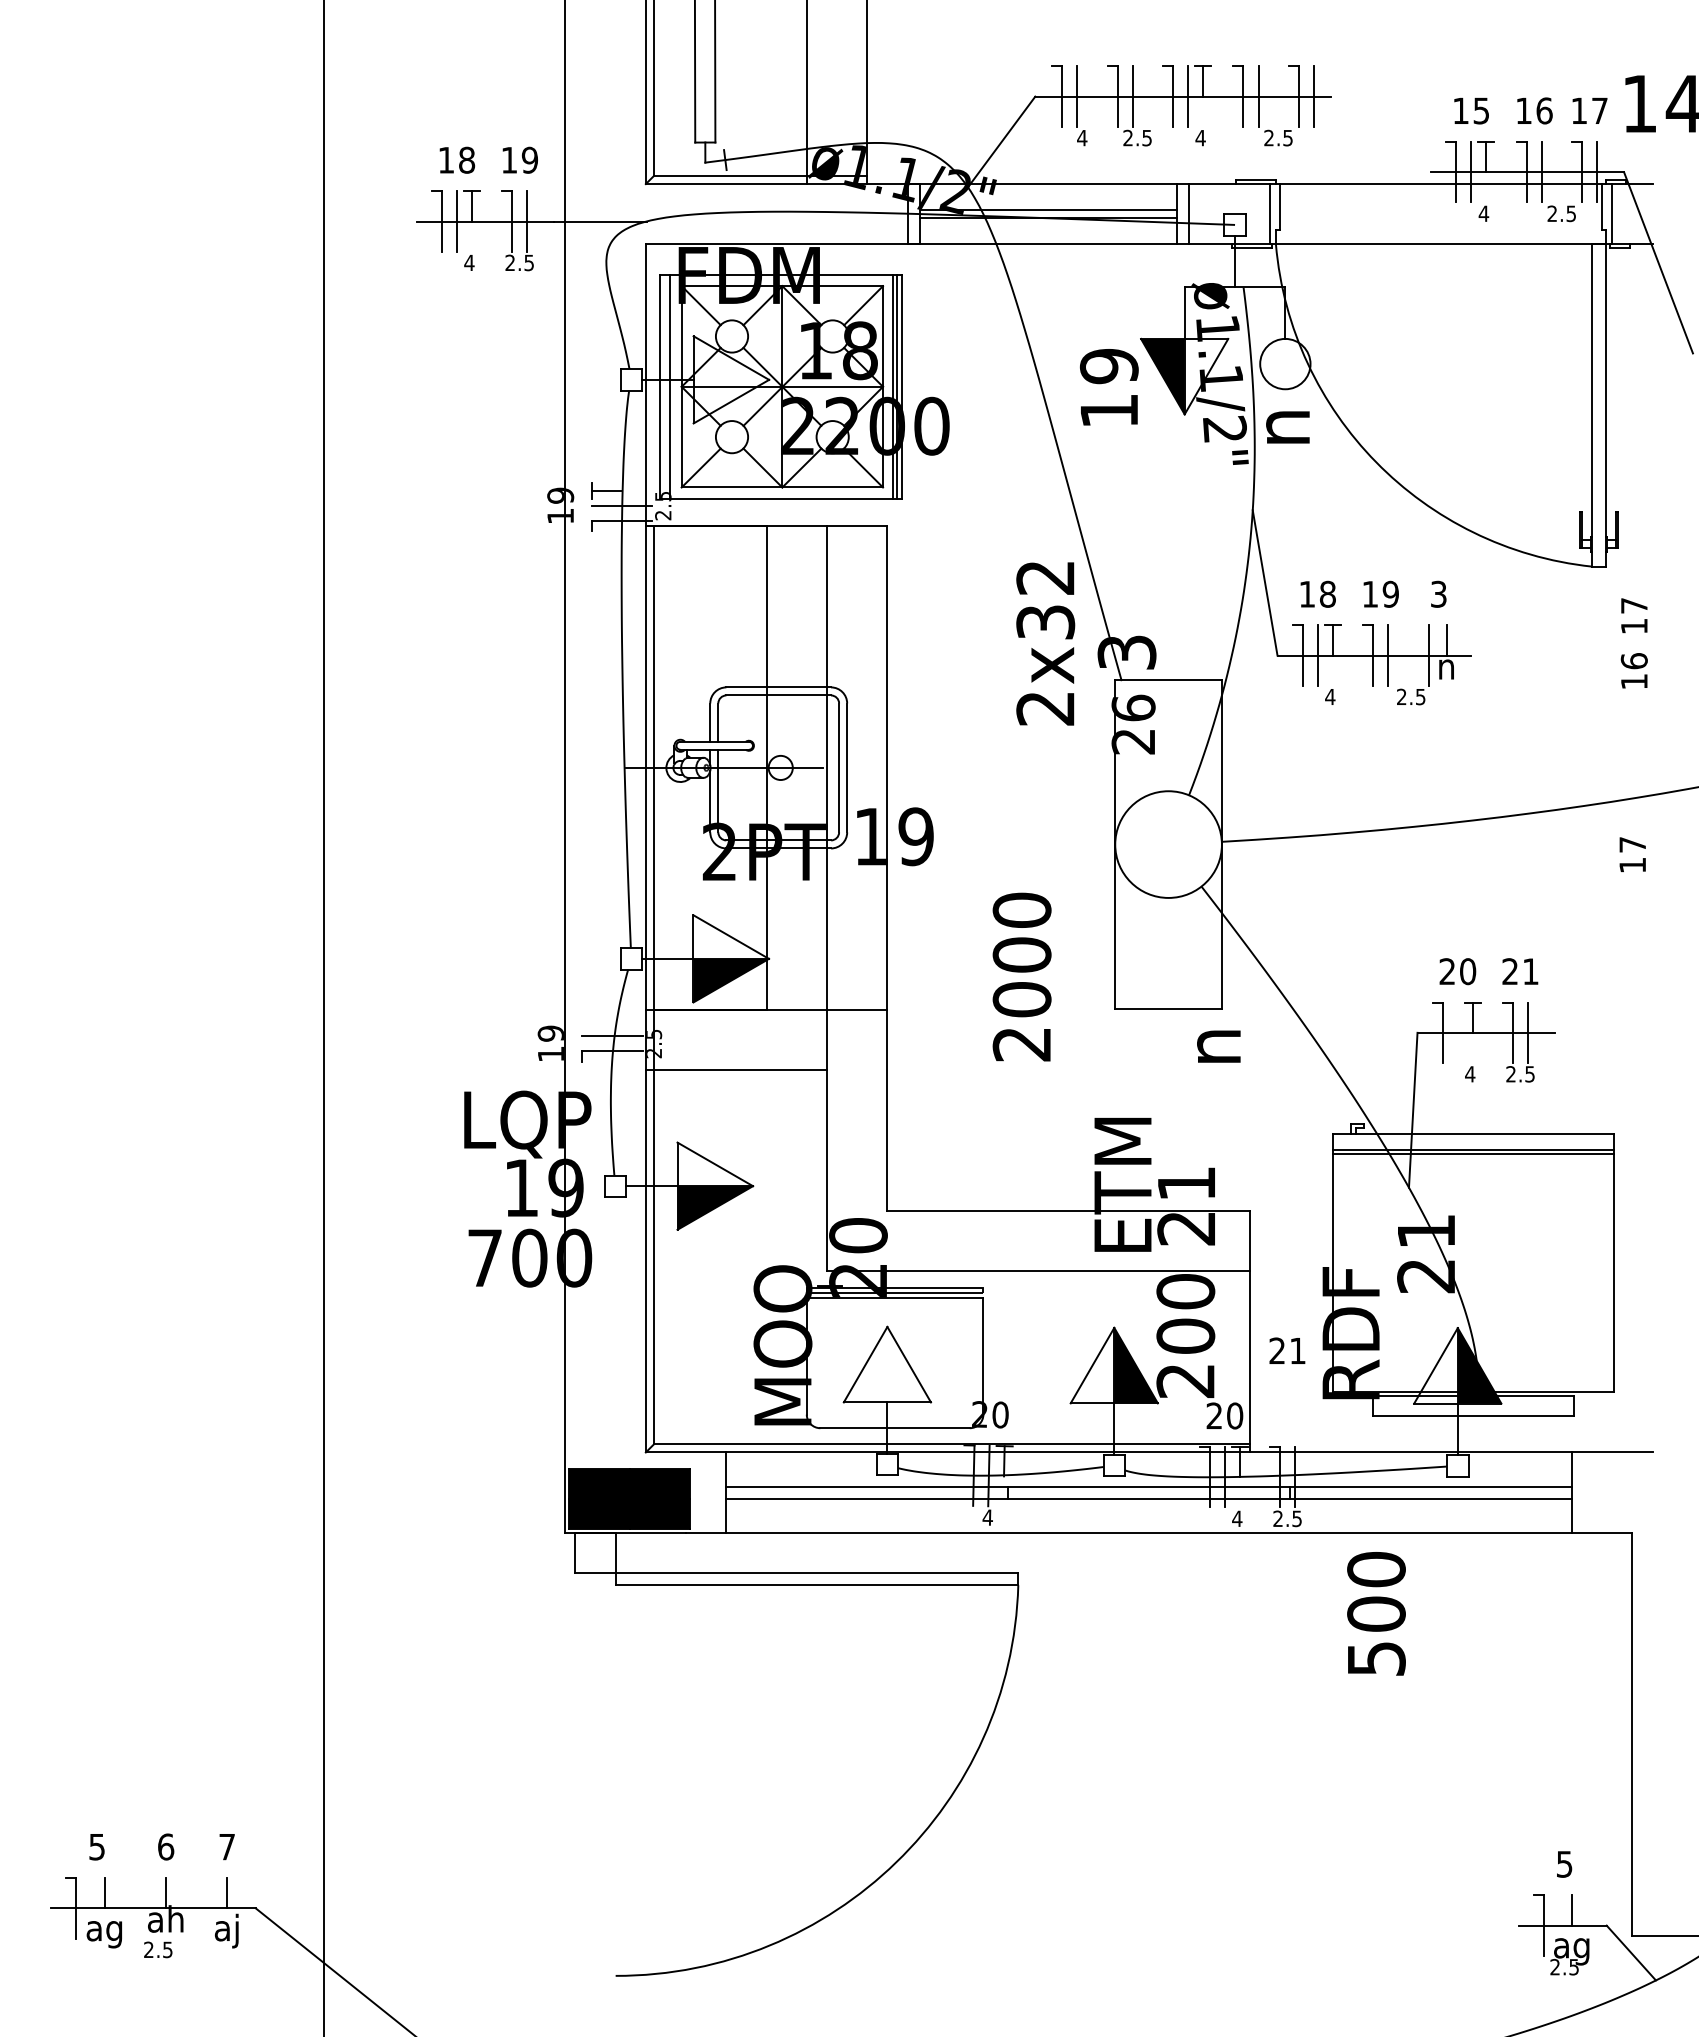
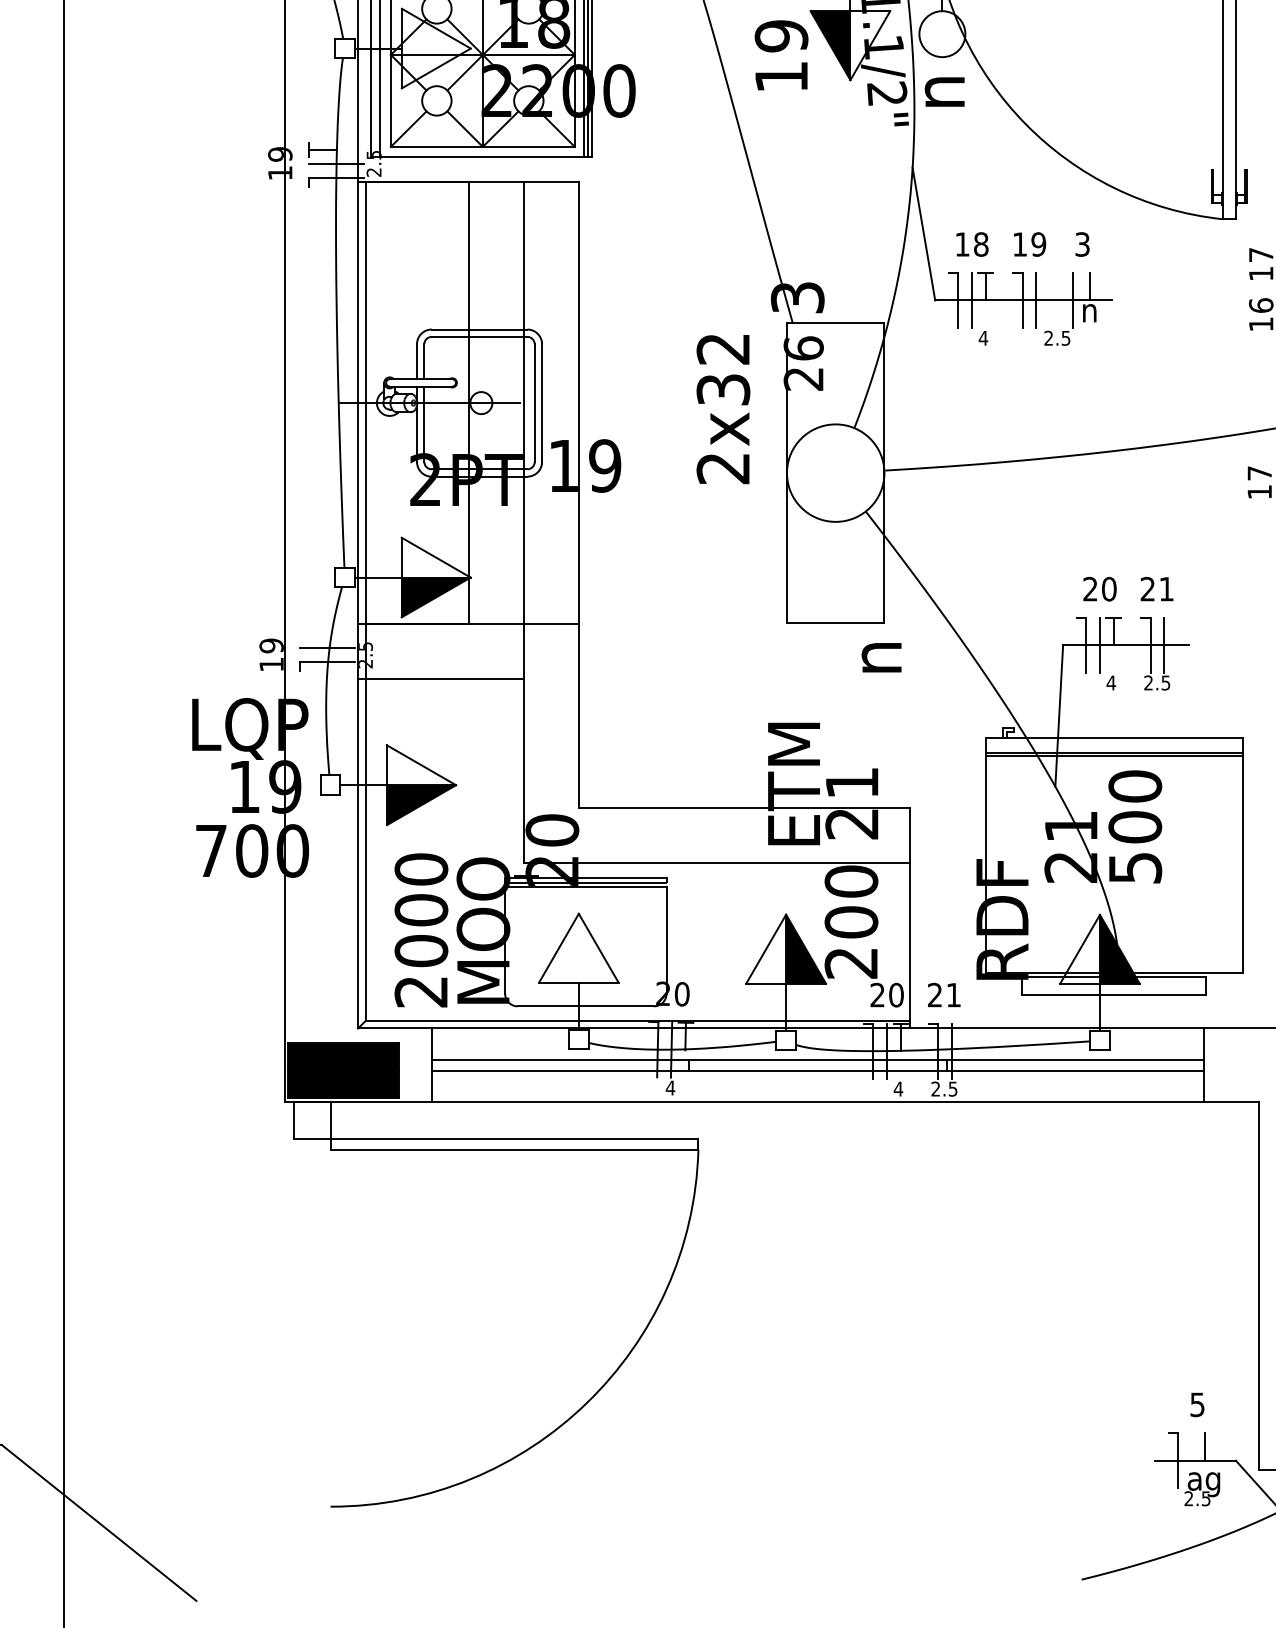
text: (1045, 643) -> (723, 409), moved
text: (1021, 976) -> (420, 929), moved
line: (1457, 1032) -> (1099, 644), added
text: (1287, 1350) -> (944, 994), moved
text: (1376, 1613) -> (1135, 826), moved

